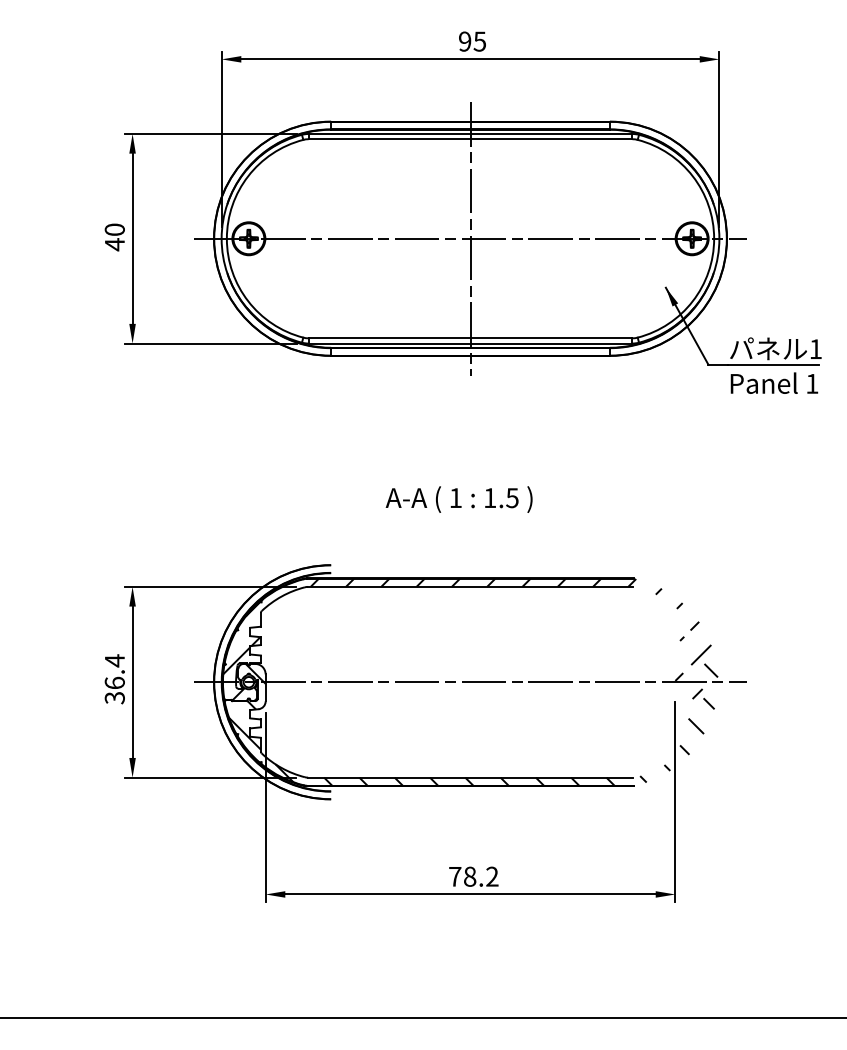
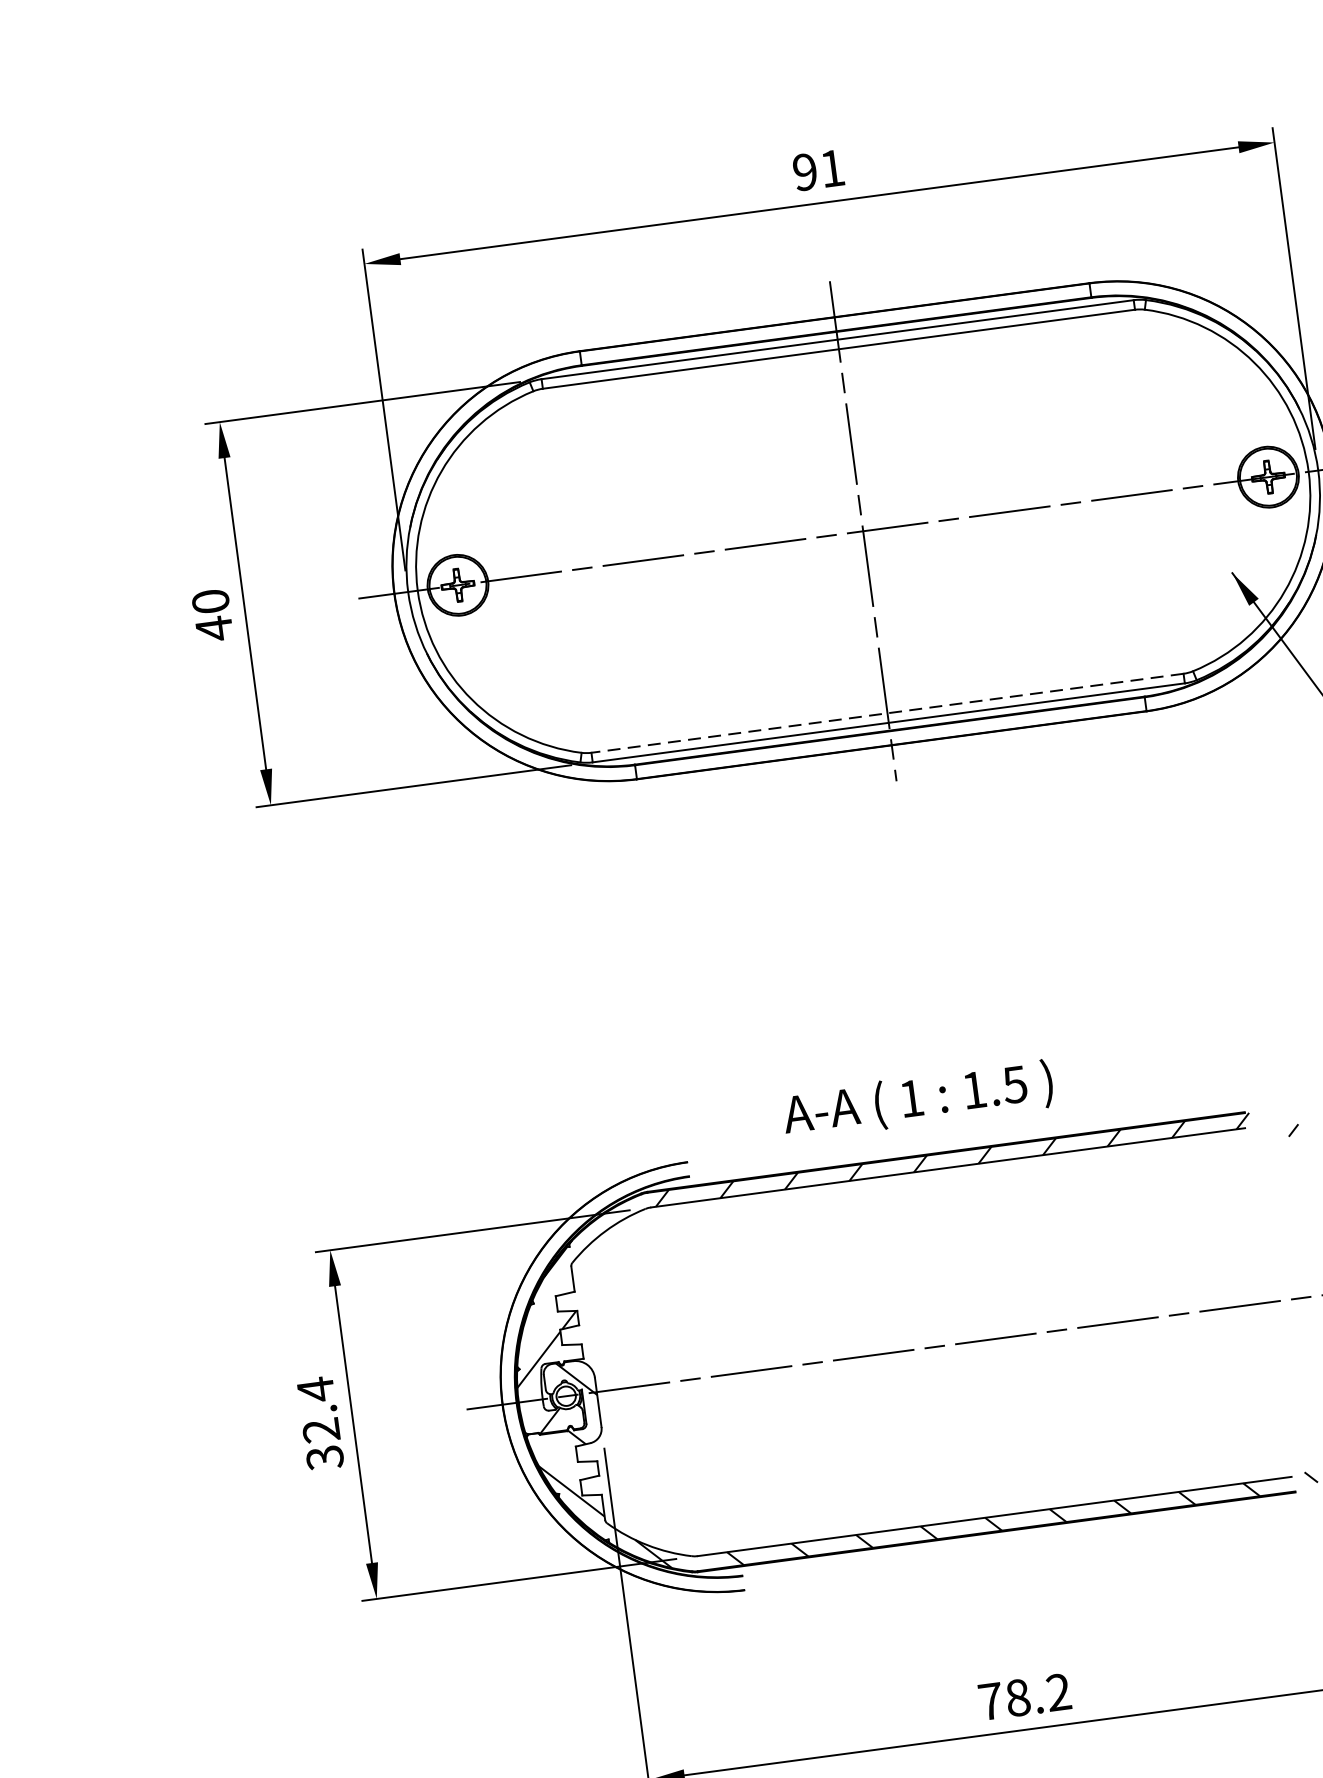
text: (479, 41) -> (831, 168), 95 -> 91
line: (470, 338) -> (887, 713), solid -> dashed
text: (458, 499) -> (916, 1100), moved
text: (114, 682) -> (320, 1429), 36.4 -> 32.4

